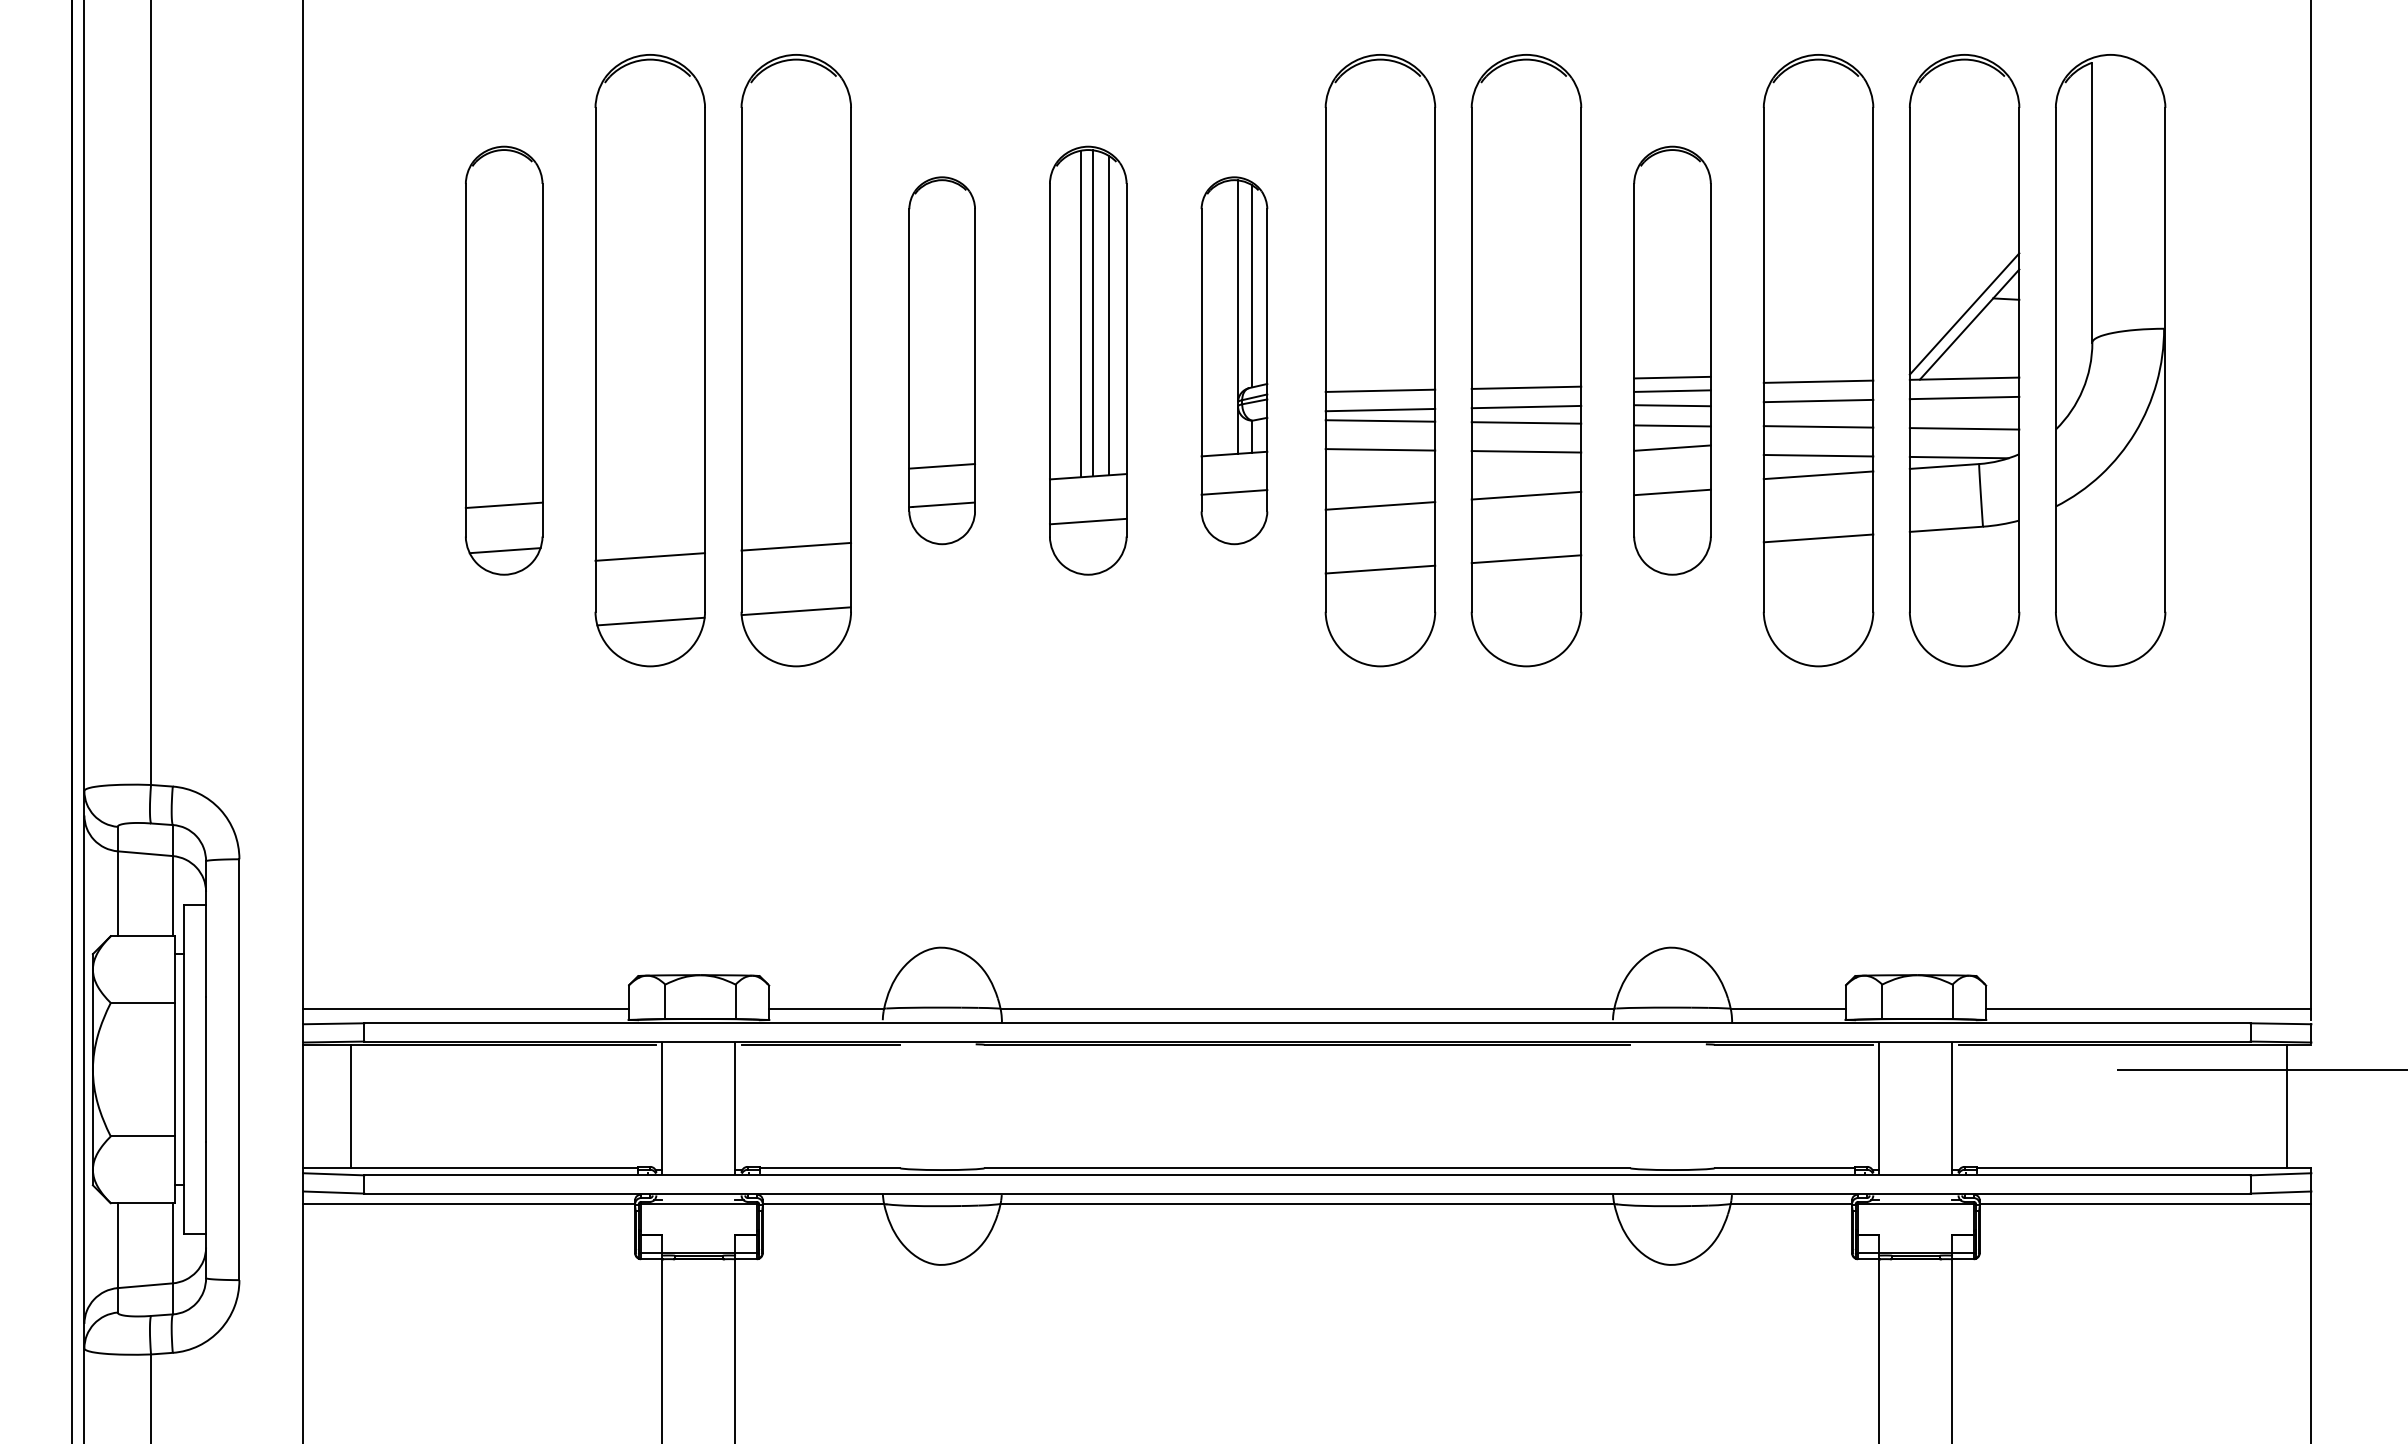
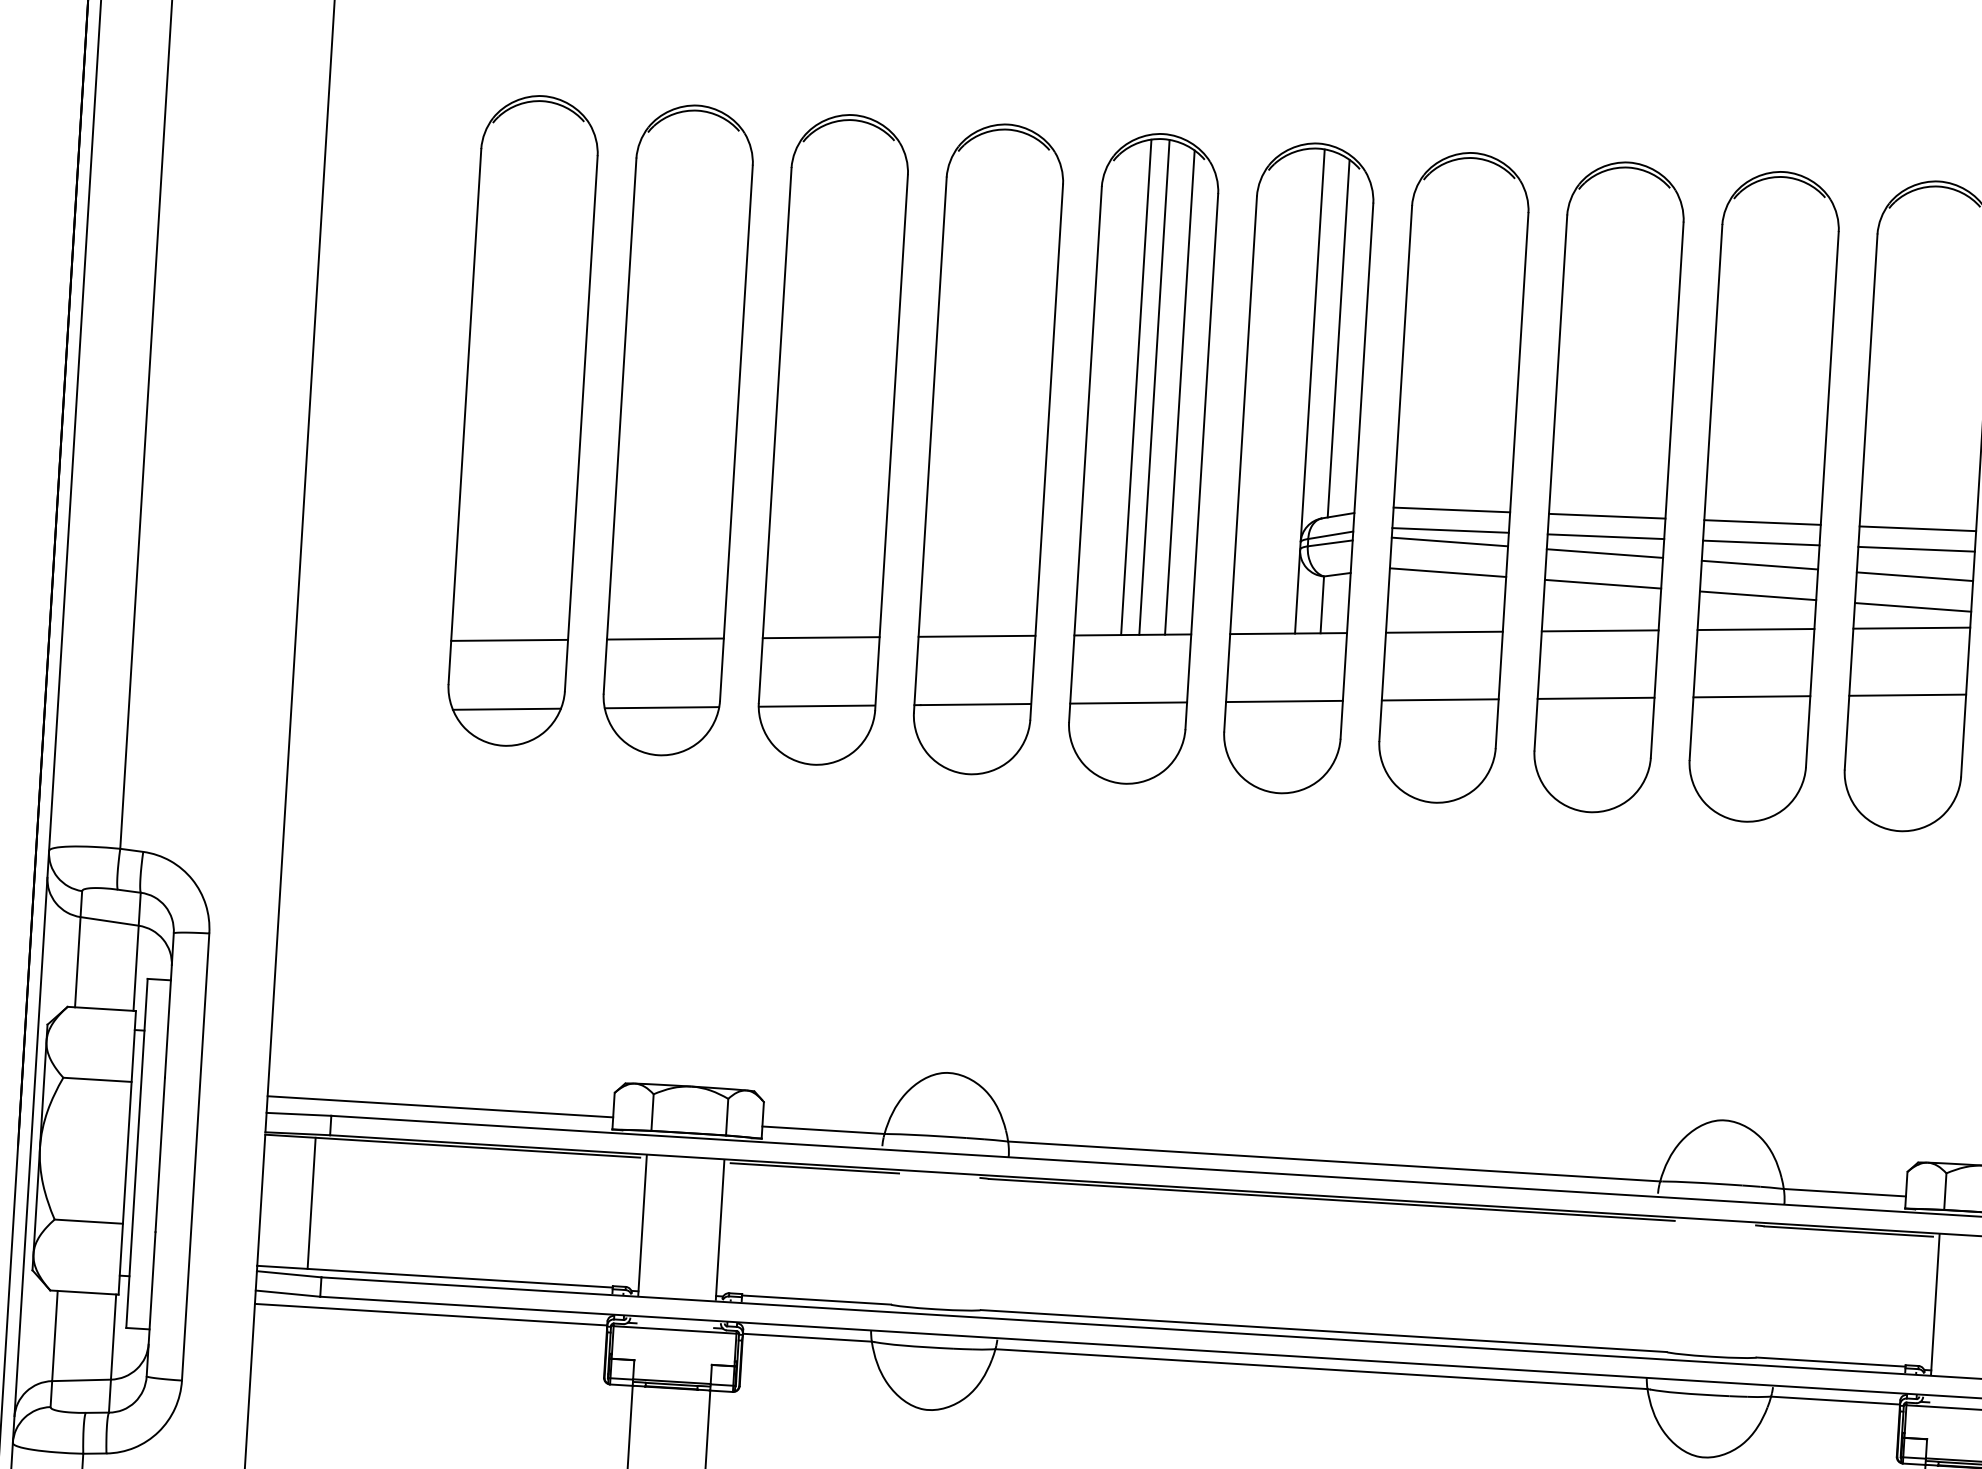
part: (503, 360) -> (522, 420), size x1.43
part: (941, 360) -> (987, 449), size x1.67
part: (1087, 360) -> (1142, 458), size x1.43
part: (1234, 360) -> (1298, 468), size x1.67
part: (1672, 360) -> (1764, 496), size x1.43

